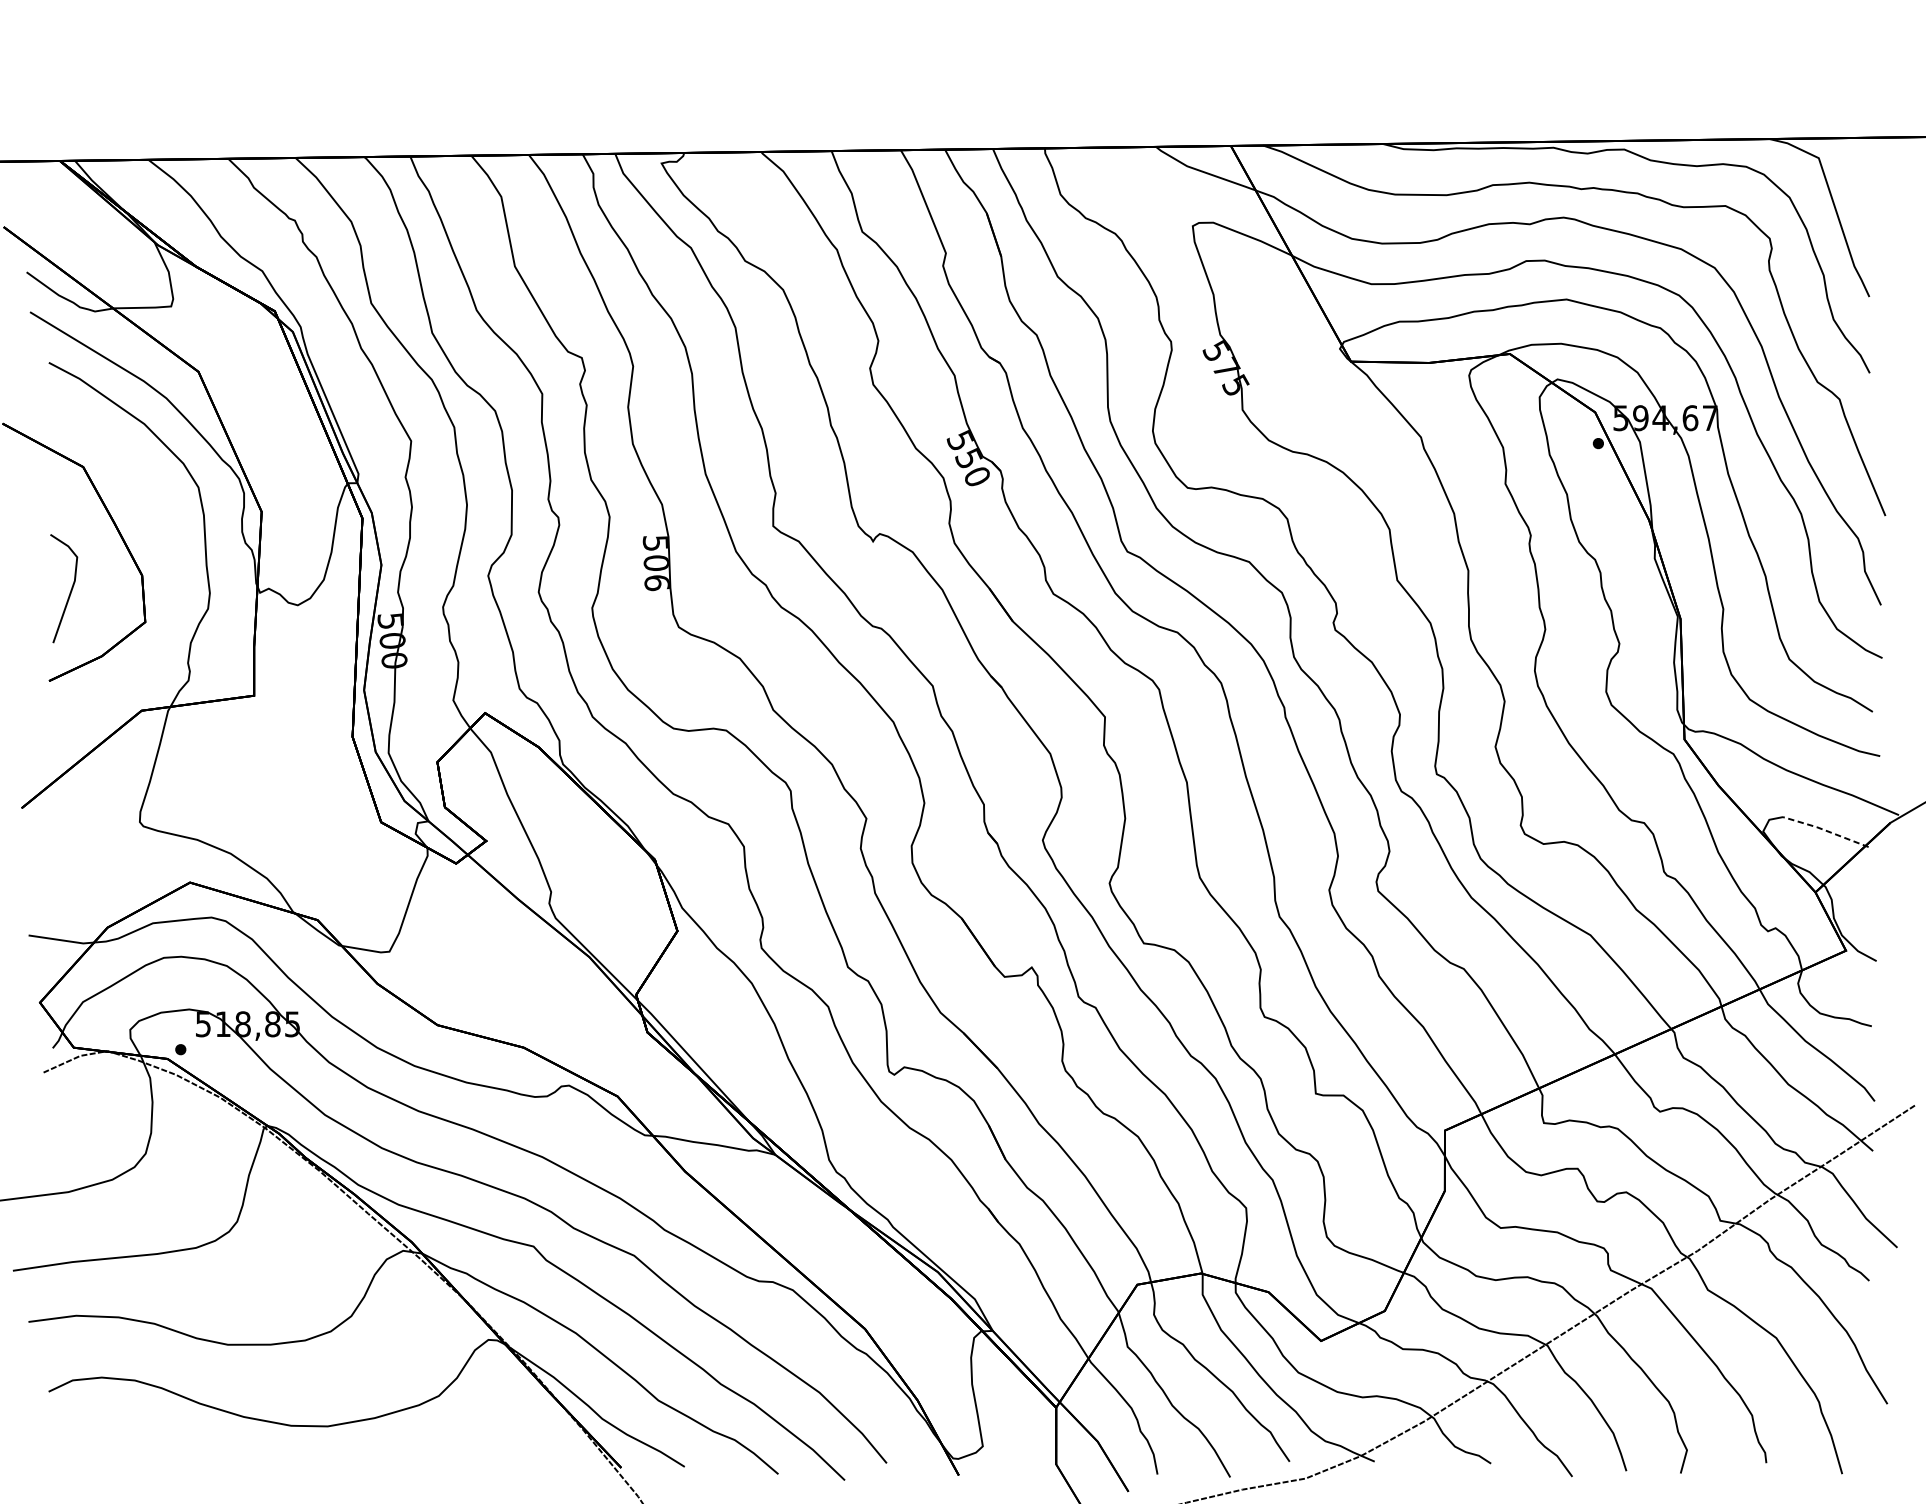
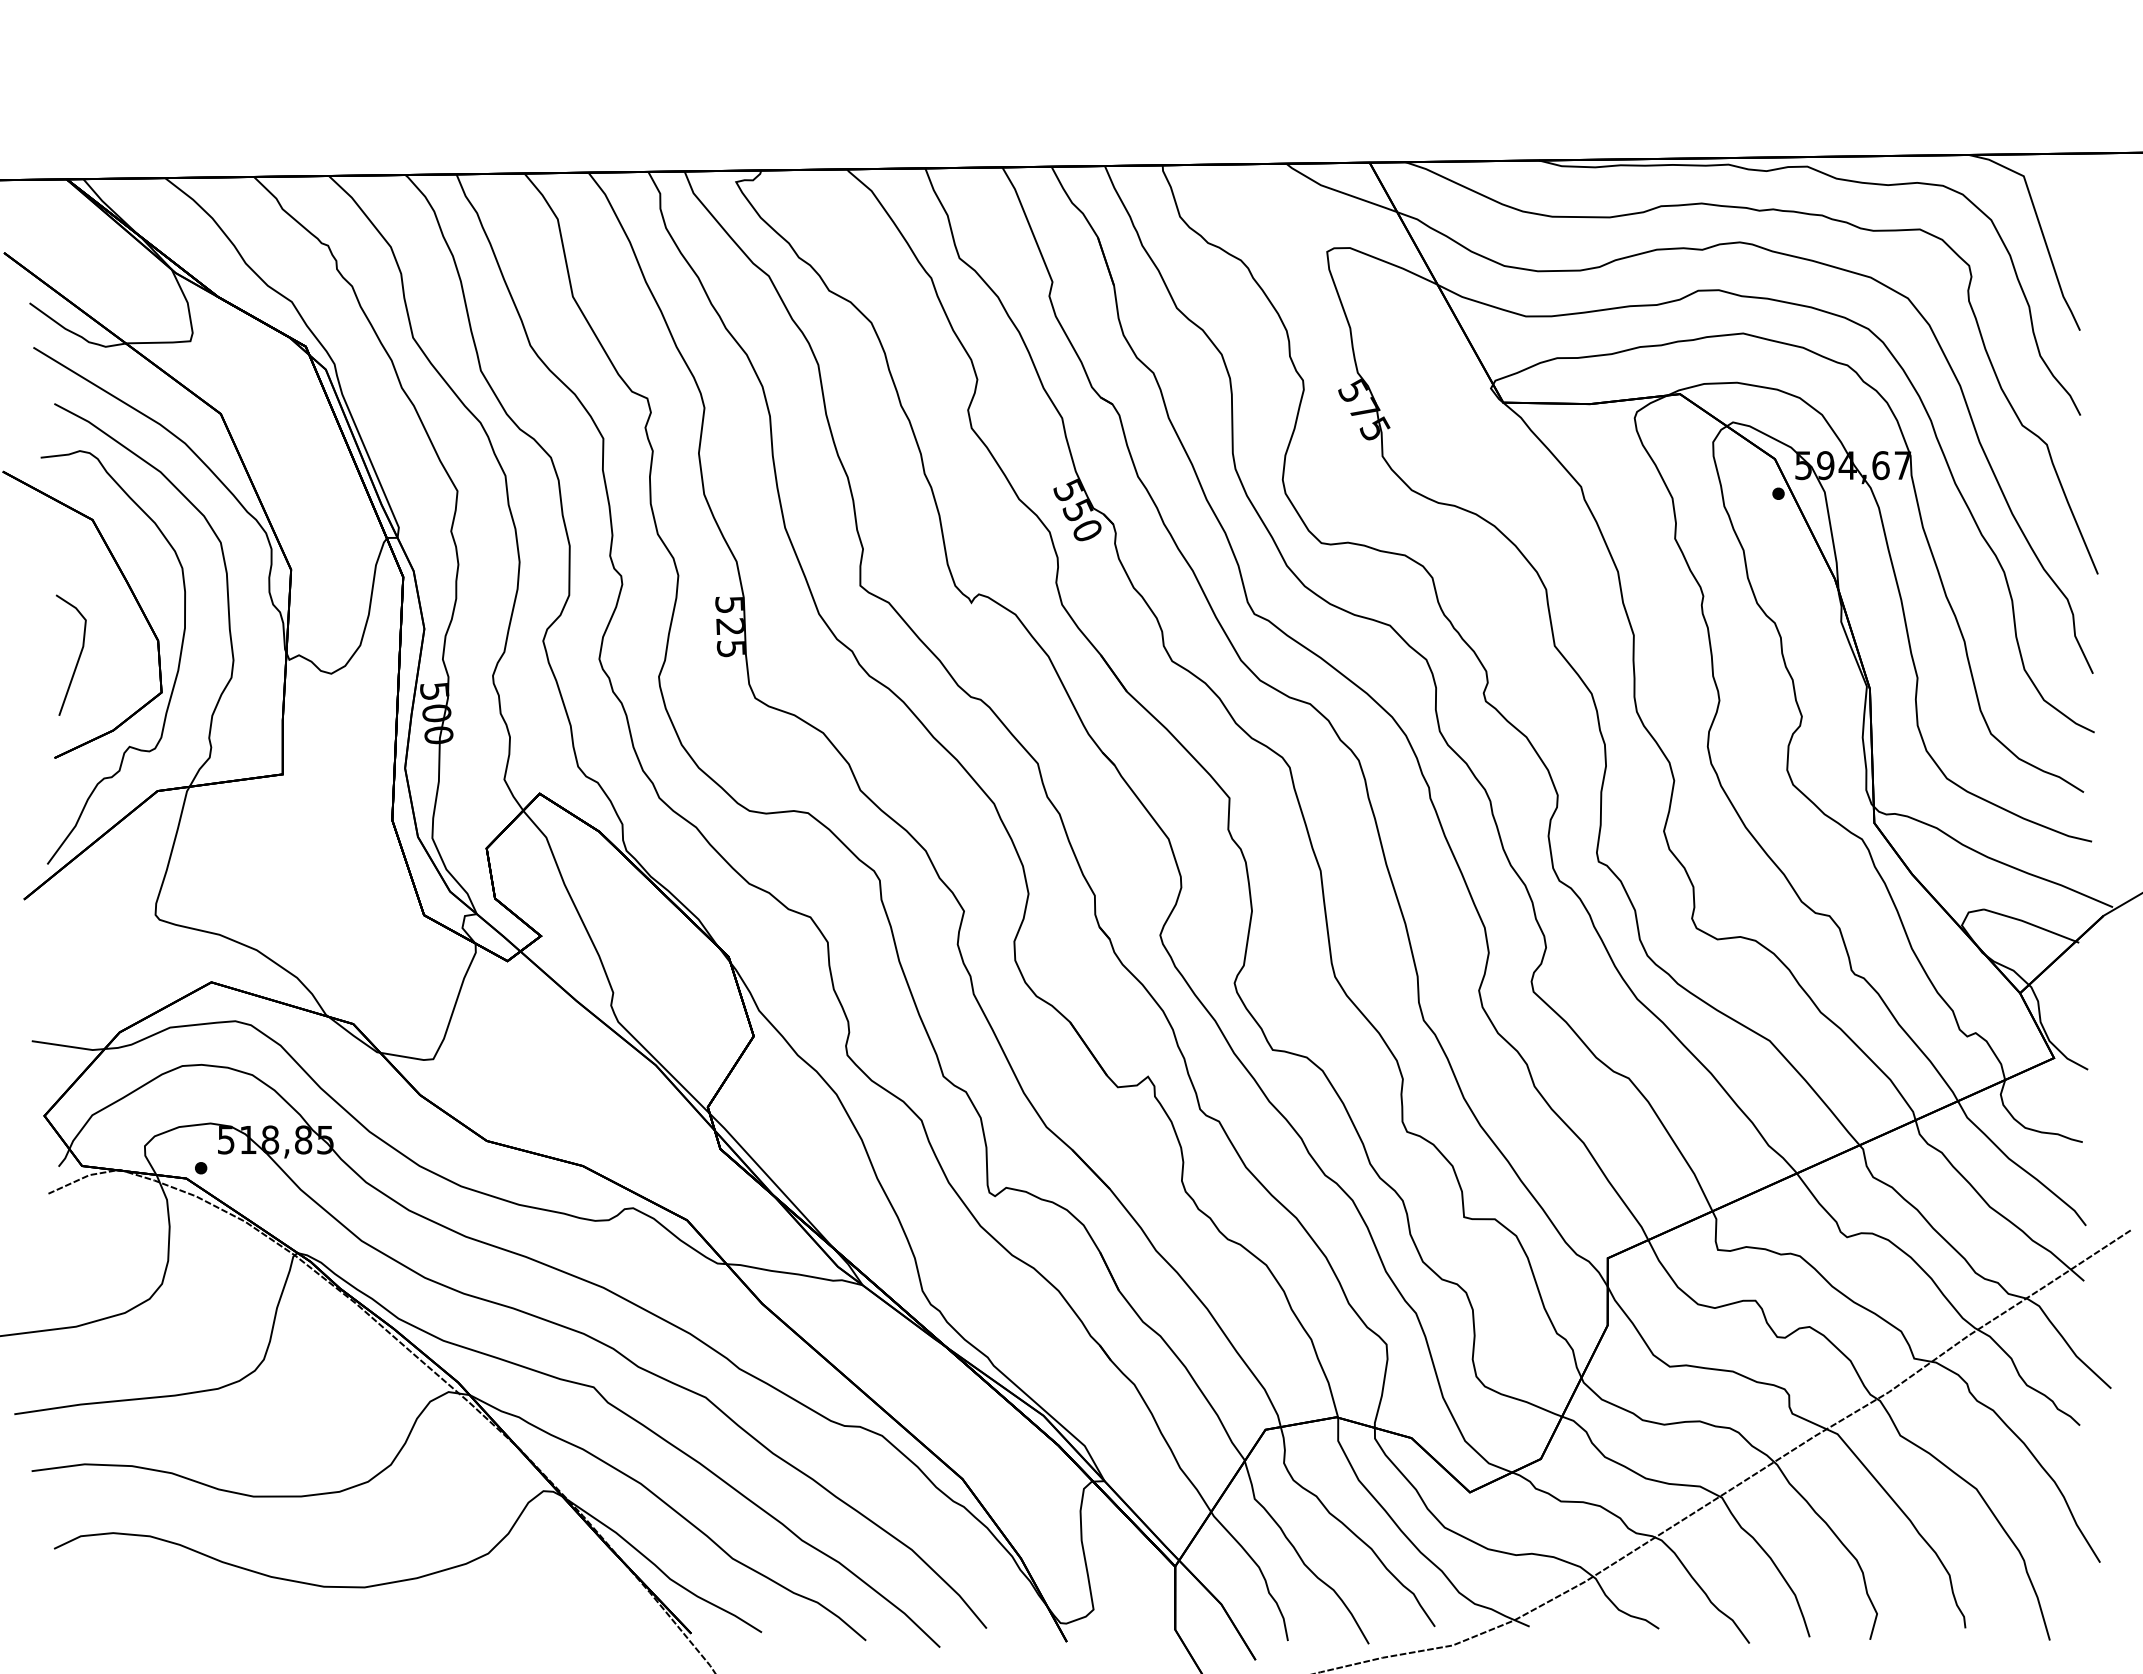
text: (656, 572) -> (730, 637), 506 -> 525
curve: (158, 604) -> (176, 672), added
line: (1824, 830) -> (2030, 924), dashed -> solid

